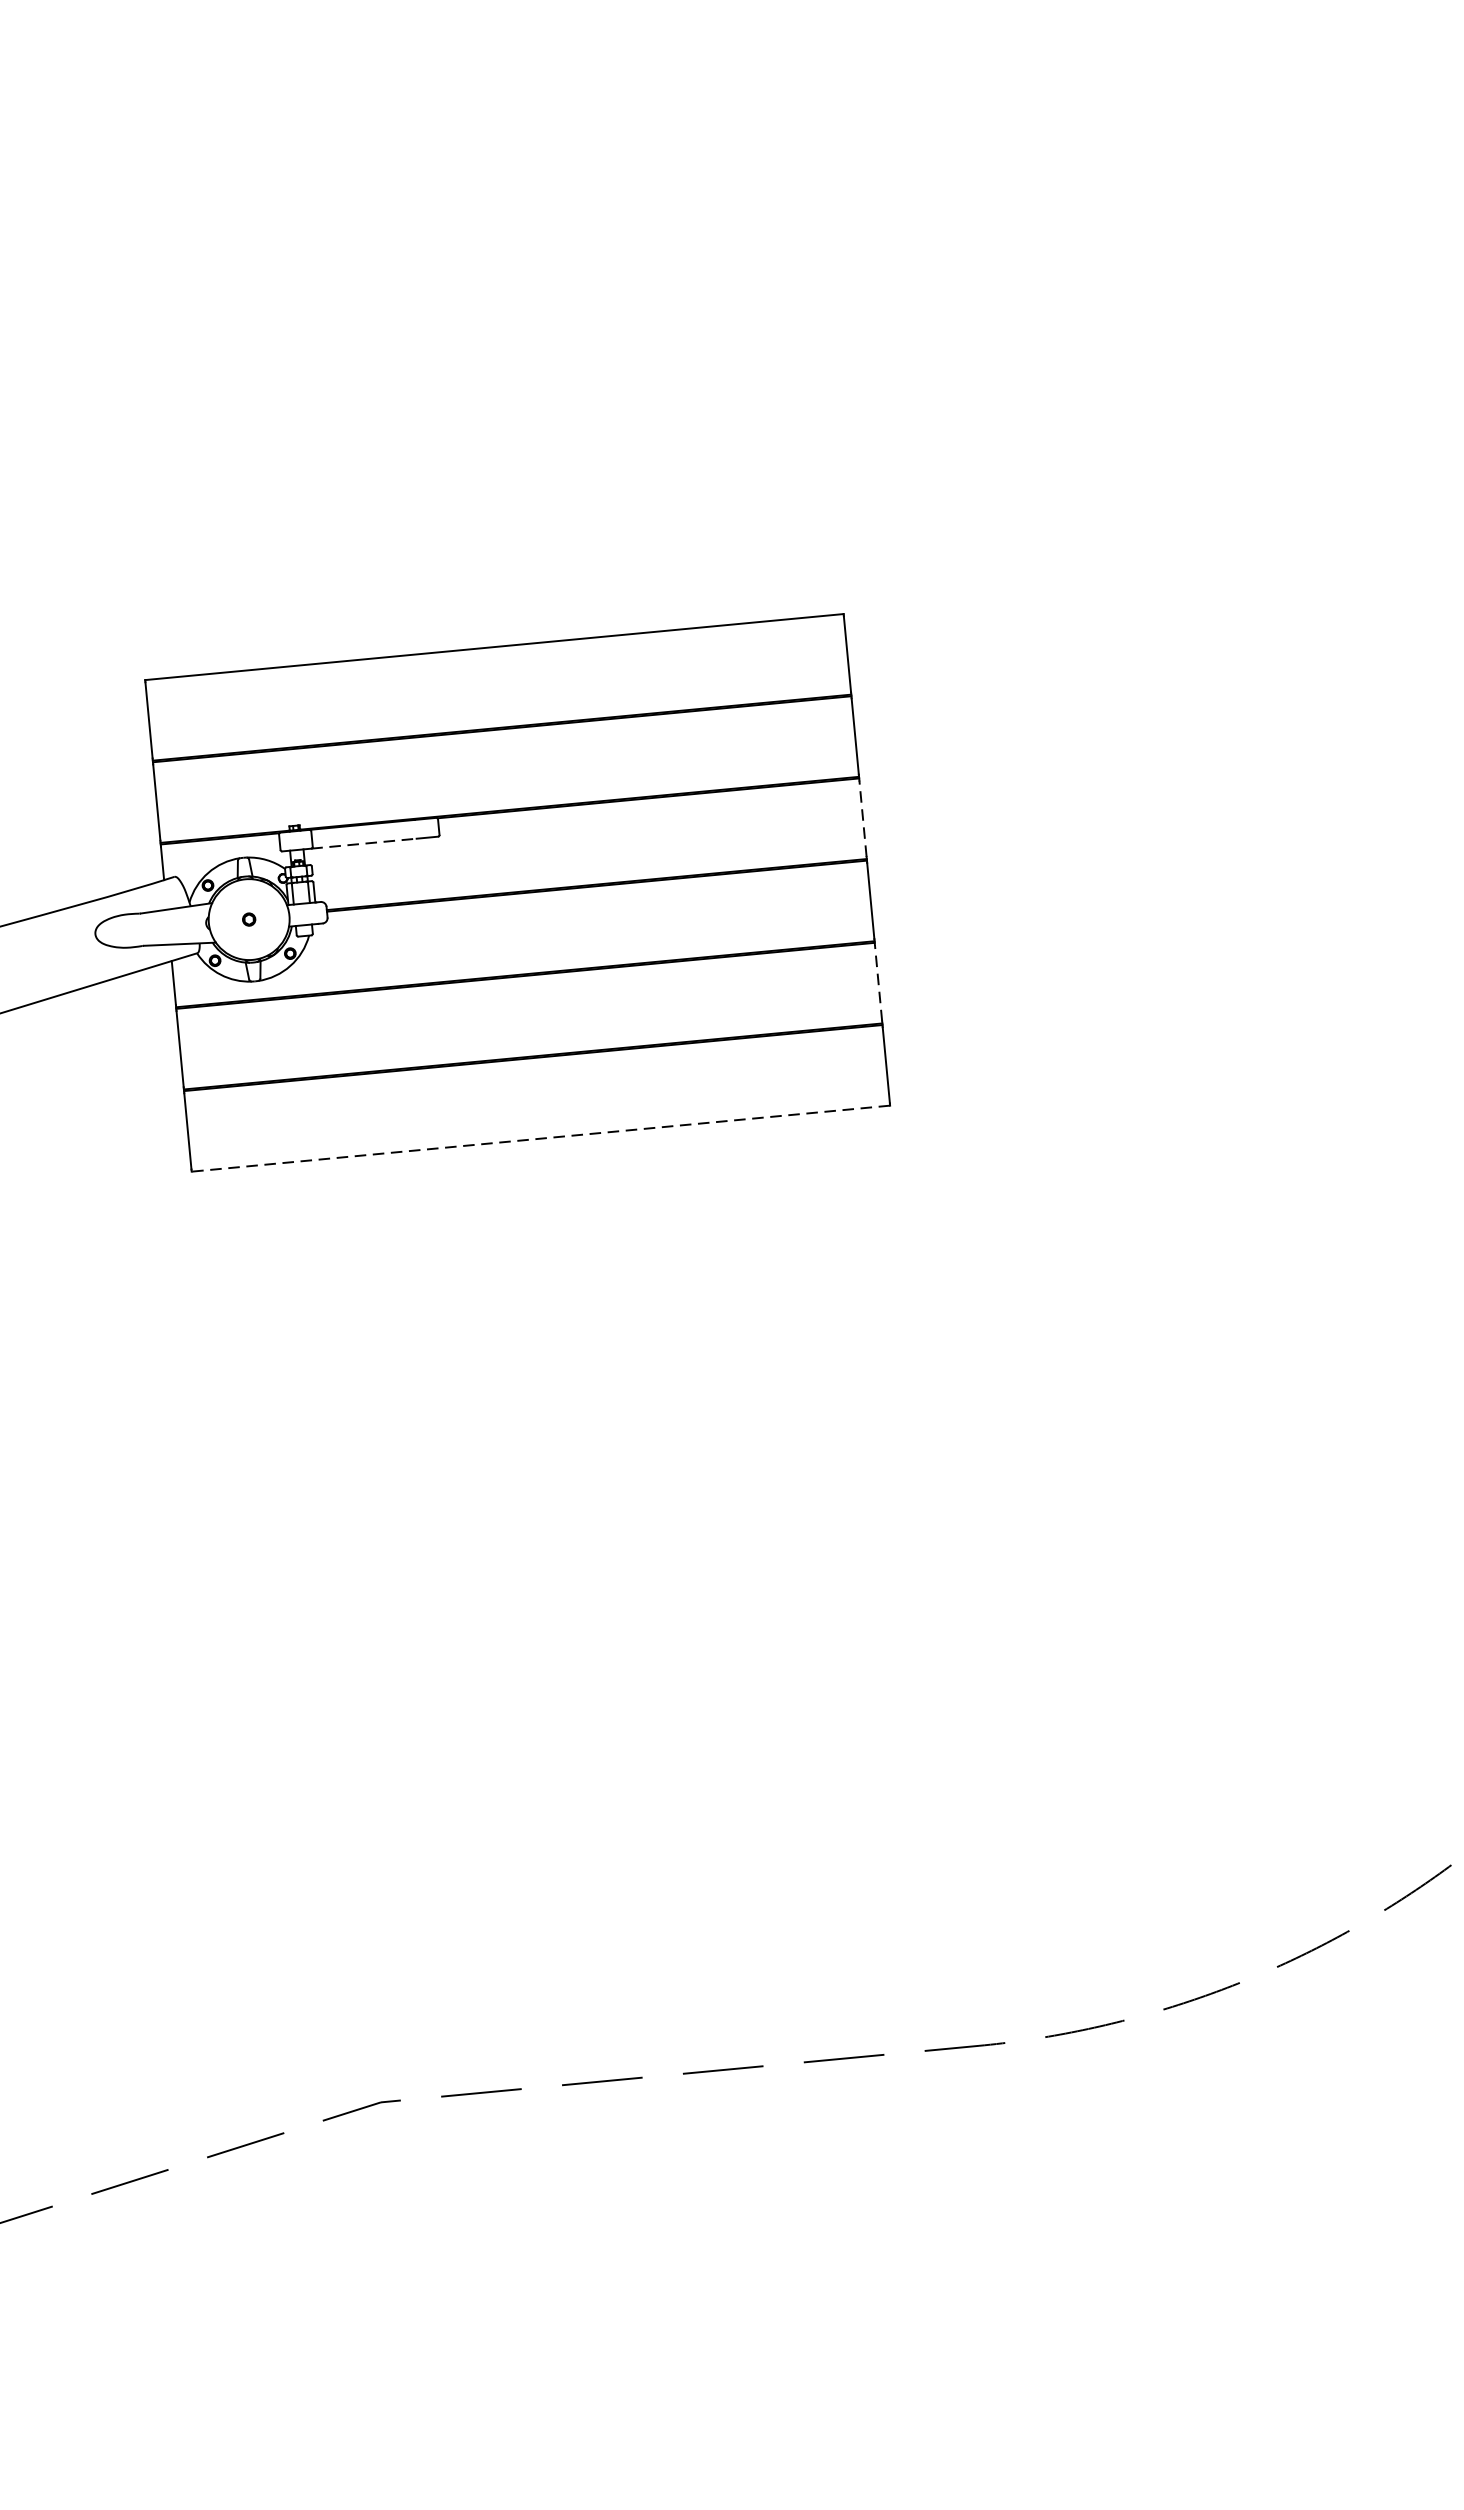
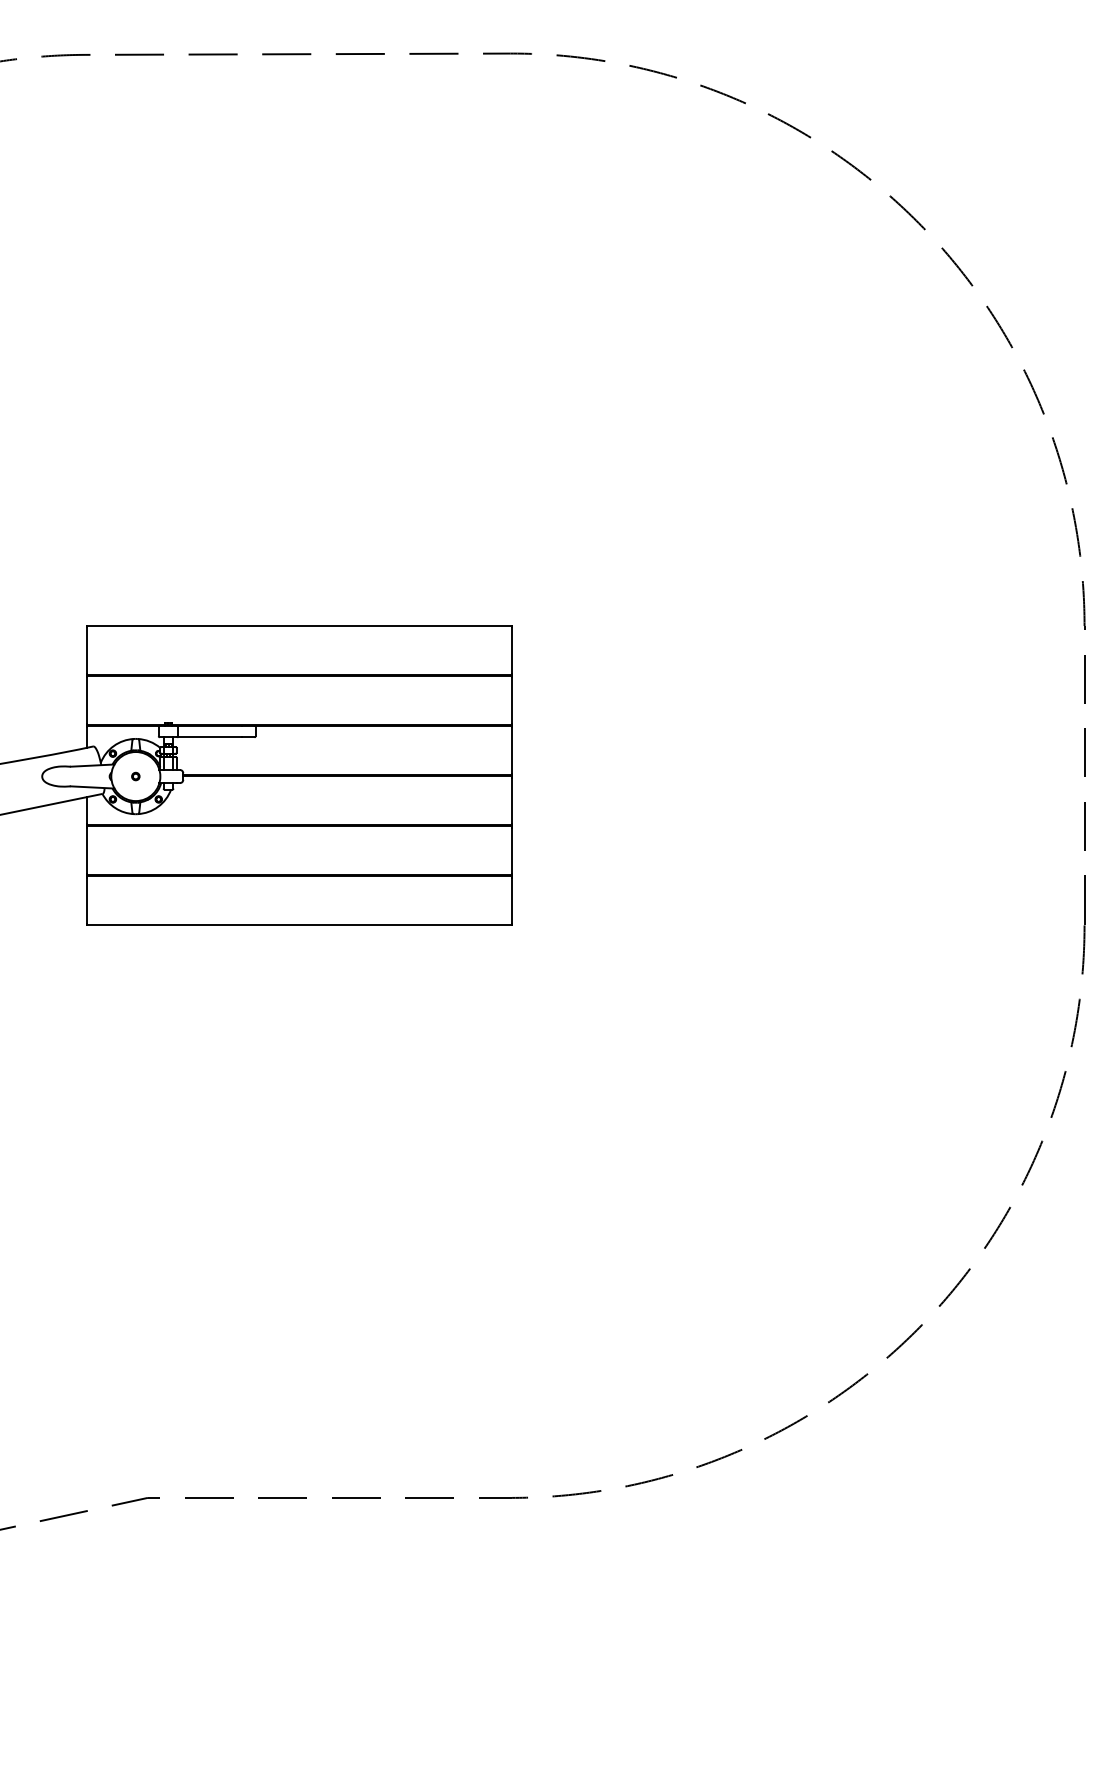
line: (863, 818) -> (512, 750), dashed -> solid
line: (364, 844) -> (209, 737), dashed -> solid
line: (879, 982) -> (512, 850), dashed -> solid
line: (541, 1138) -> (299, 925), dashed -> solid

